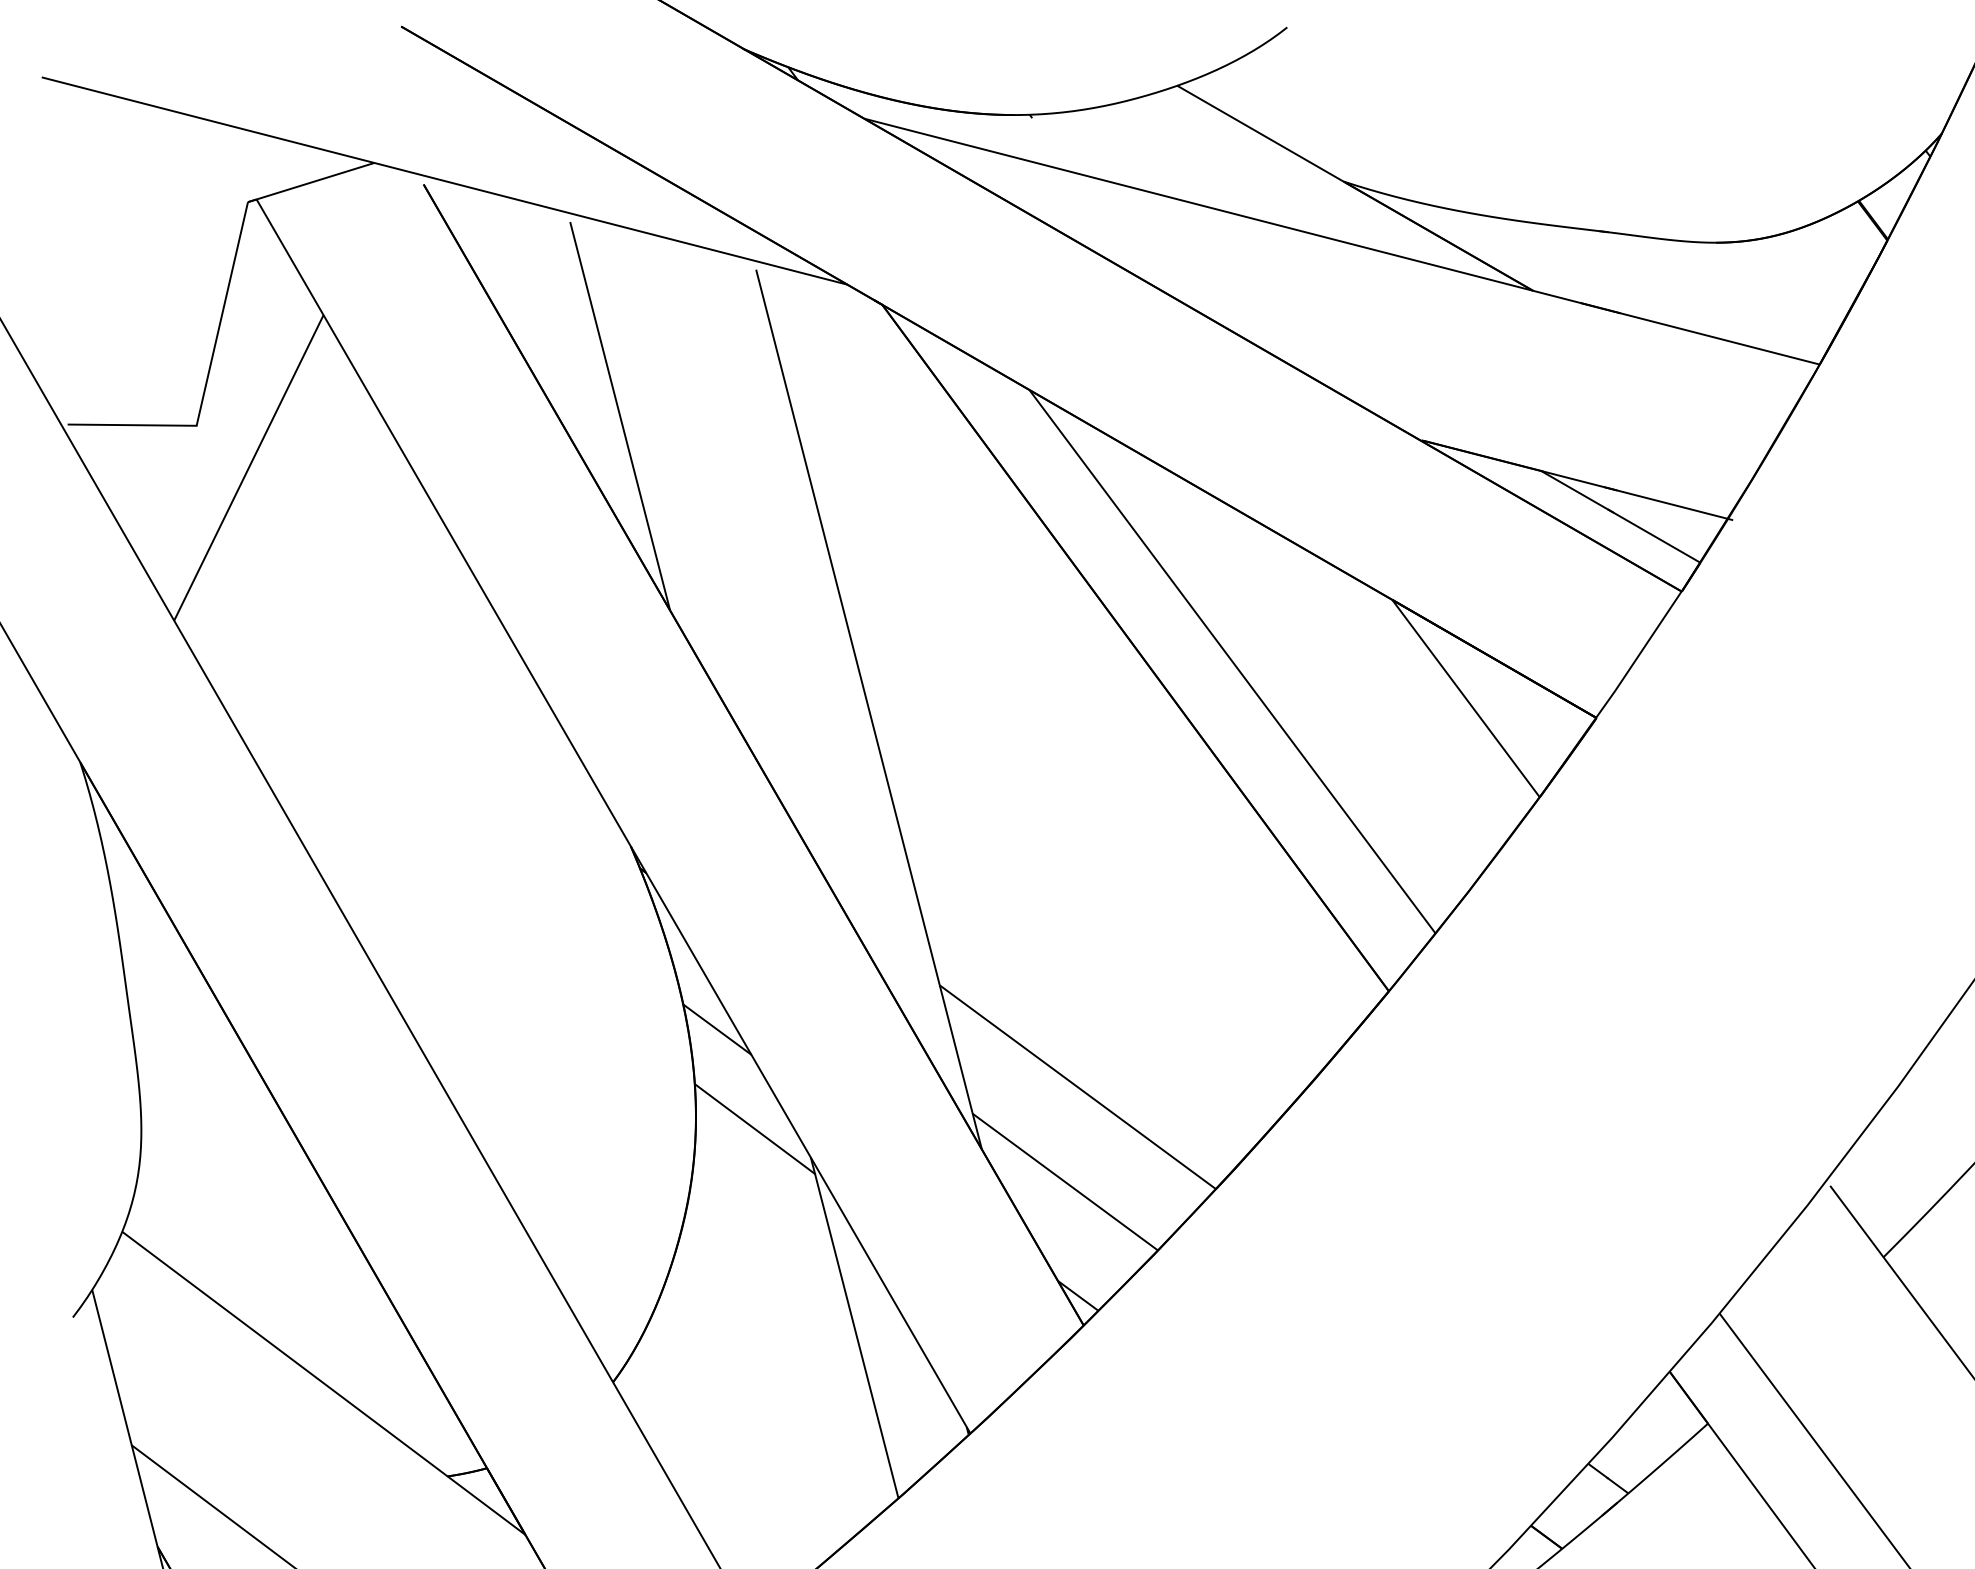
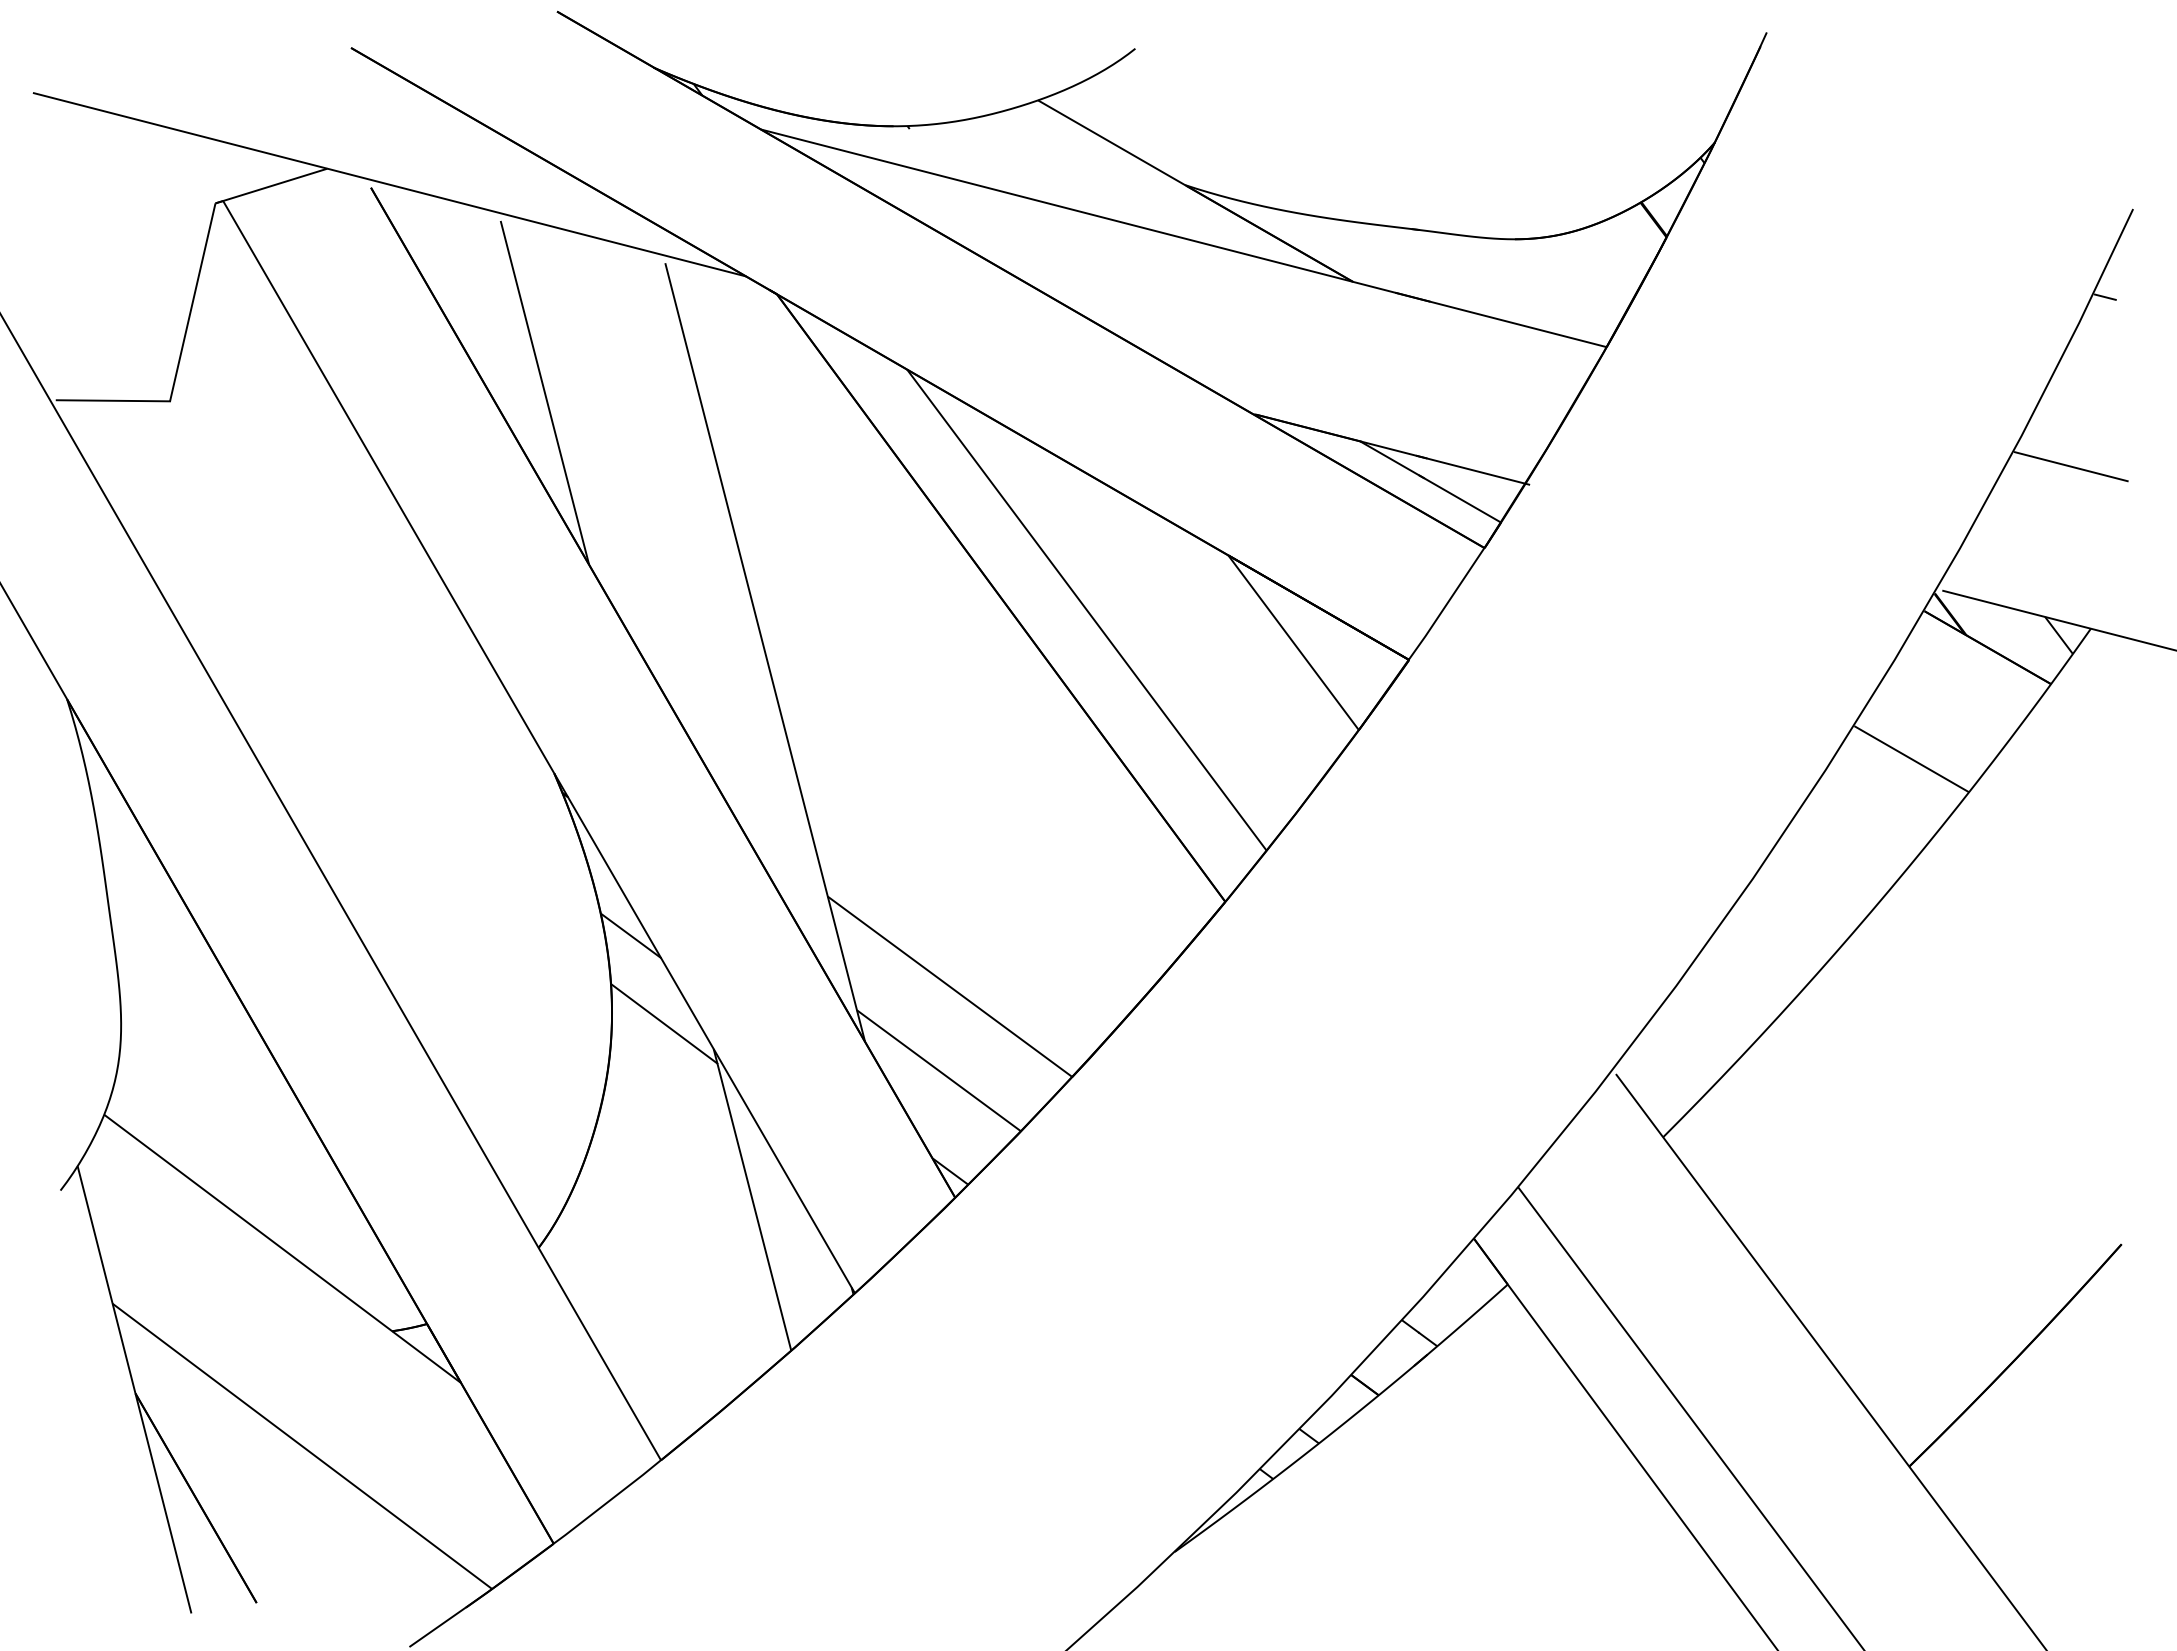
line: (249, 467) -> (216, 438), removed

